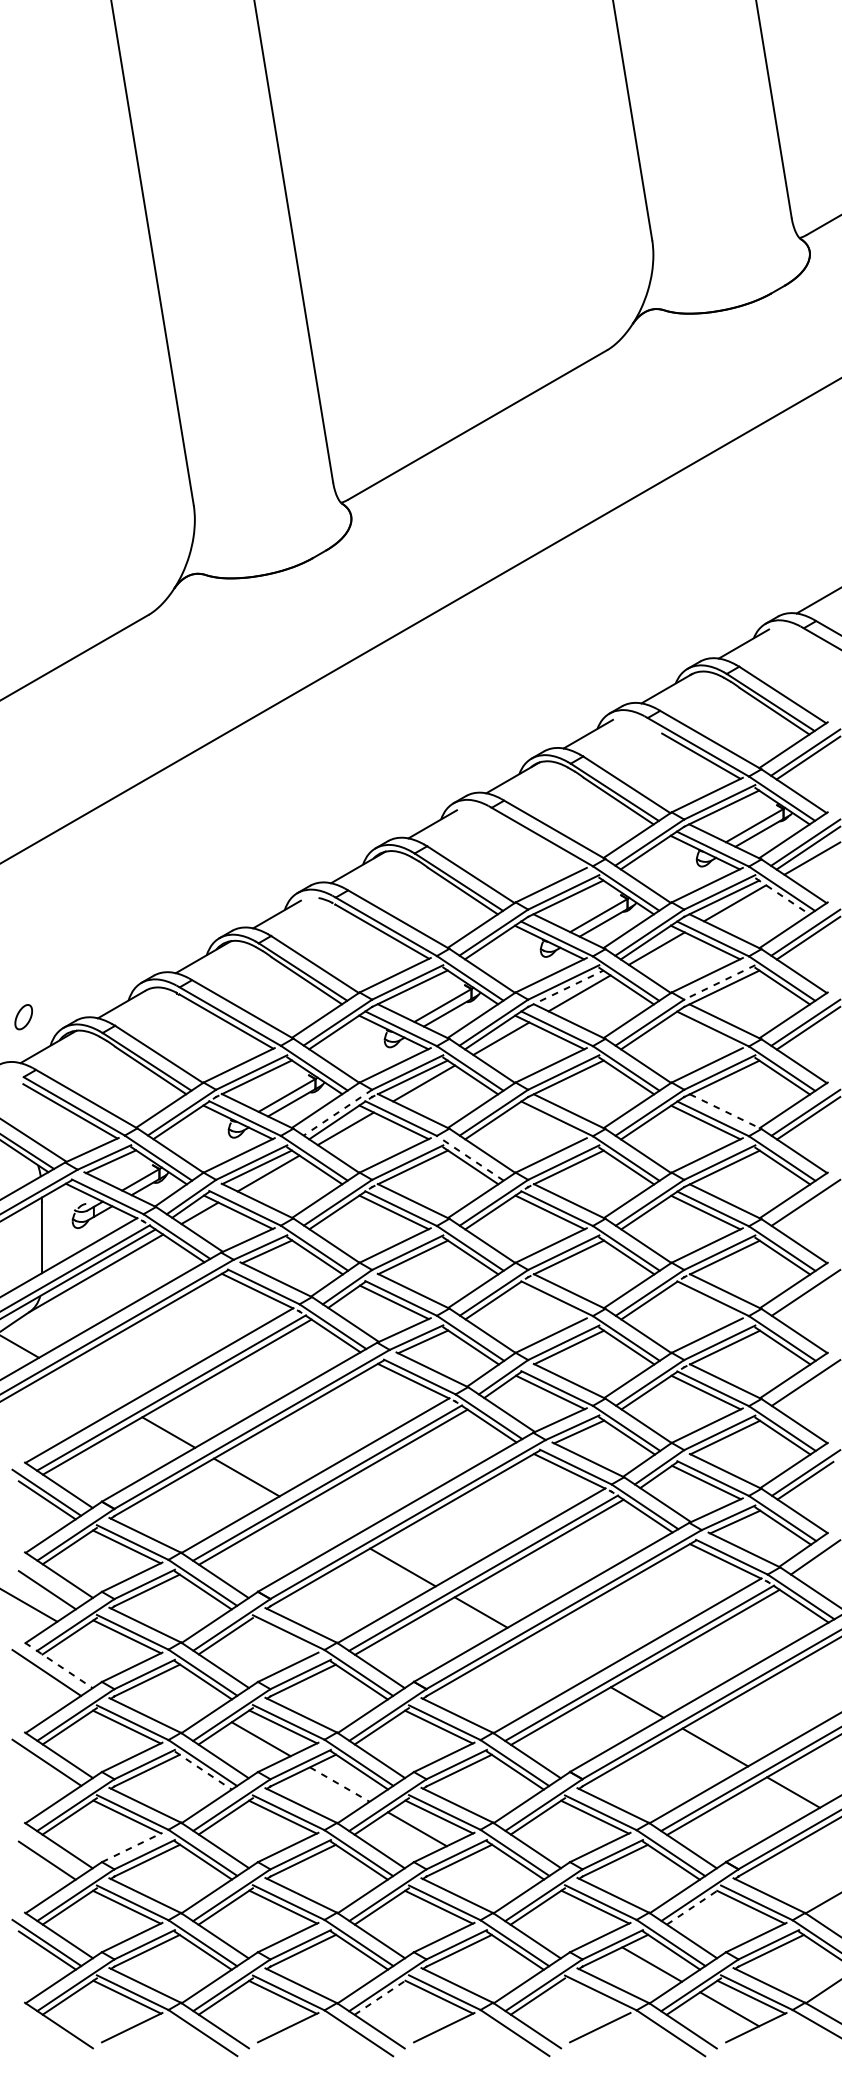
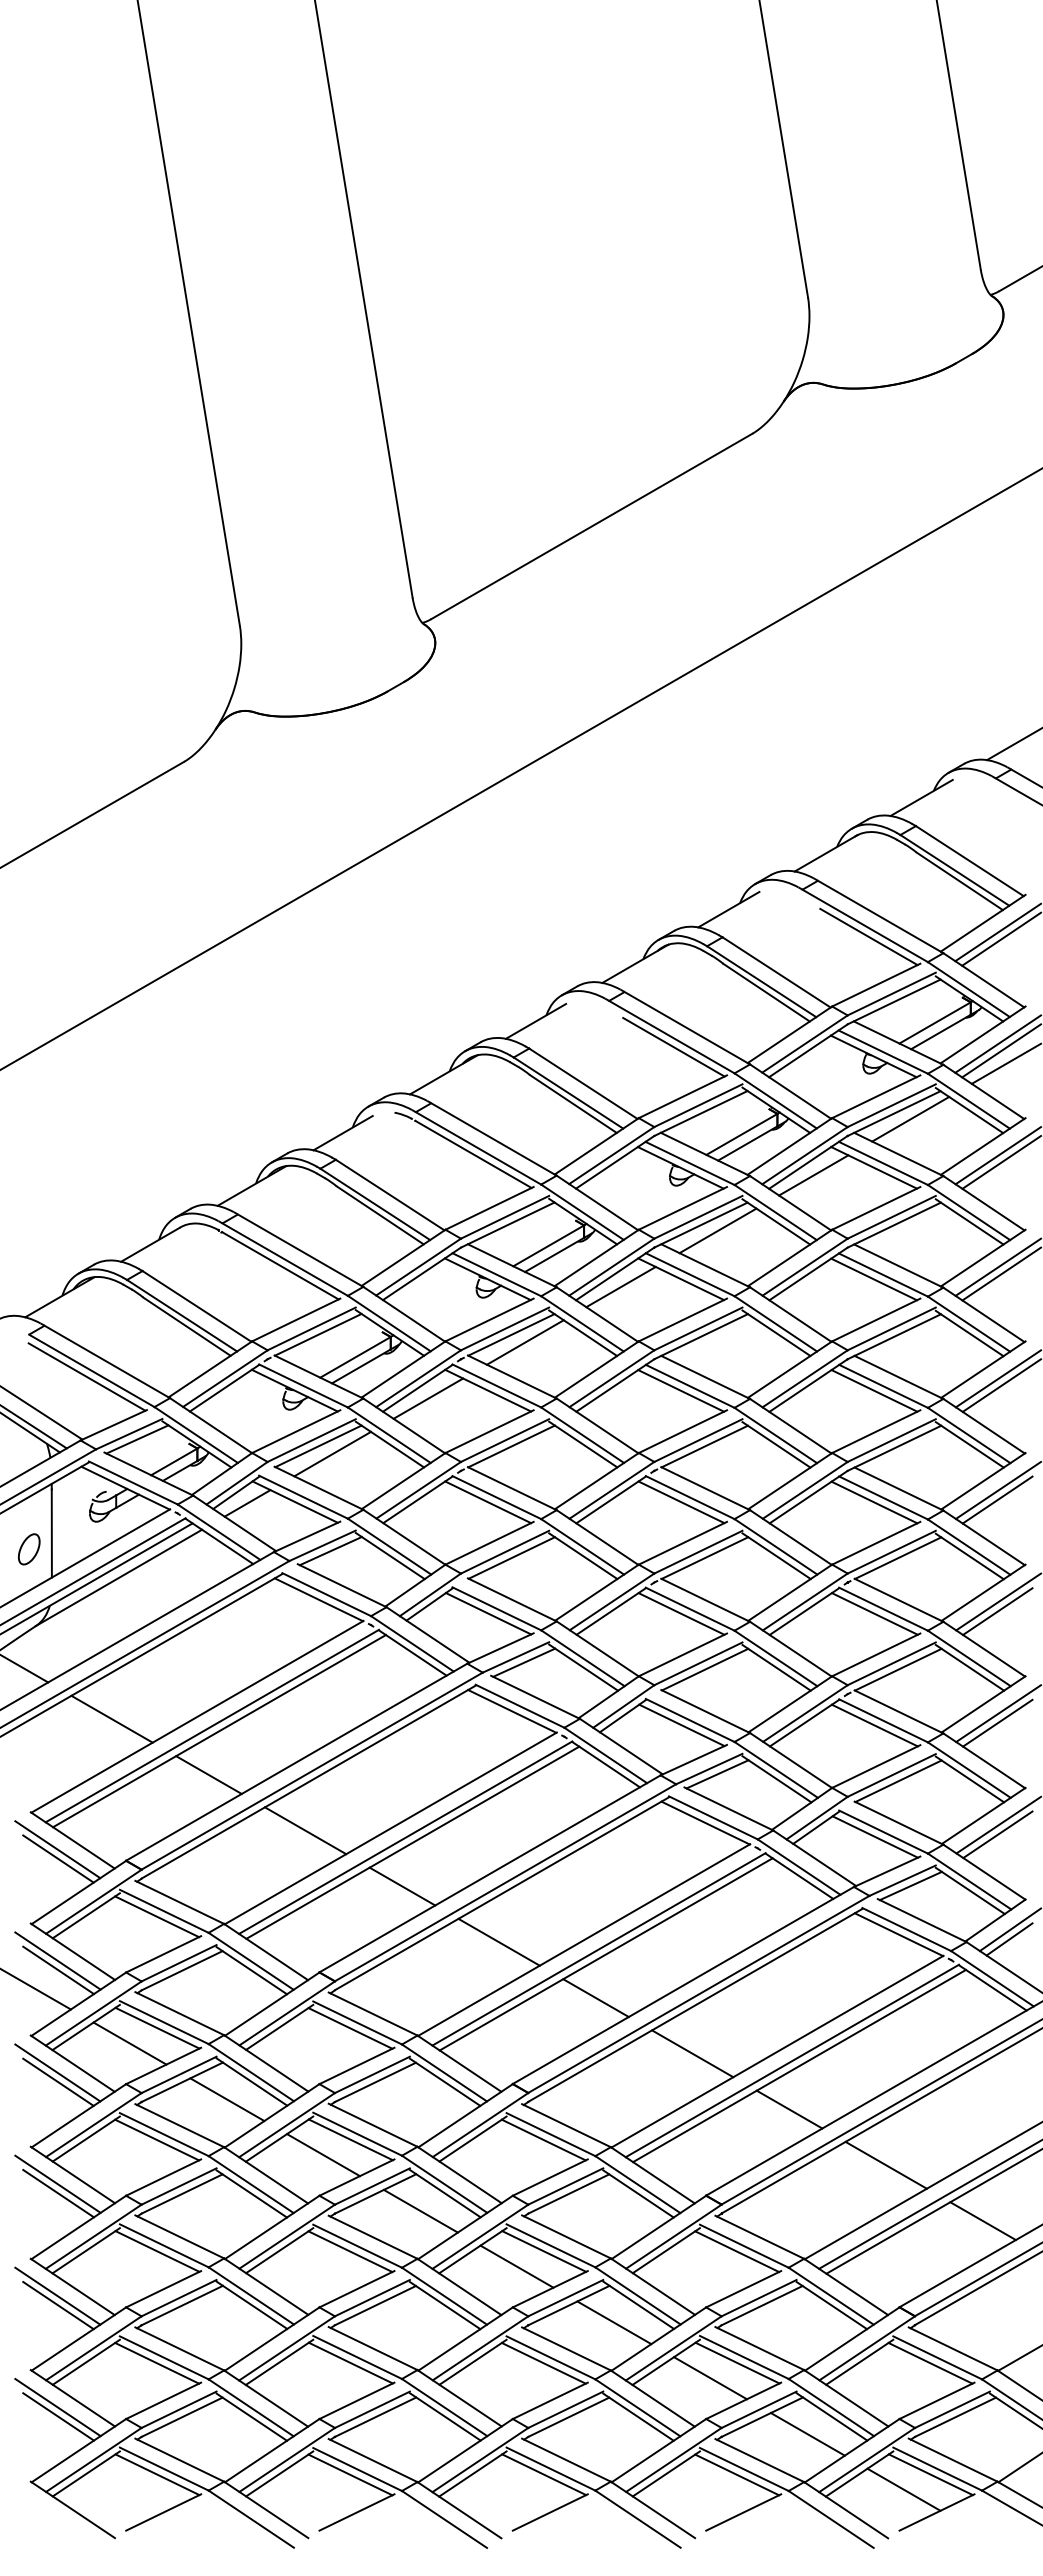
line: (543, 844) -> (673, 1046), added
line: (782, 896) -> (969, 1110), dashed -> solid
line: (719, 982) -> (891, 1217), dashed -> solid
line: (565, 989) -> (700, 1225), dashed -> solid
part: (23, 1017) -> (29, 1549), moved
line: (705, 1032) -> (873, 1279), added
line: (726, 1111) -> (899, 1377), dashed -> solid
line: (337, 1112) -> (418, 1378), dashed -> solid
line: (550, 1122) -> (681, 1390), added
line: (470, 1158) -> (582, 1435), dashed -> solid
line: (805, 1210) -> (997, 1499), added
line: (805, 1300) -> (997, 1611), added
line: (550, 1302) -> (681, 1613), added
line: (705, 1302) -> (874, 1613), added
line: (90, 1386) -> (111, 1718), added
line: (805, 1390) -> (997, 1722), added
line: (324, 1522) -> (402, 1886), added
line: (814, 1565) -> (1009, 1939), added
line: (46, 1582) -> (57, 1960), added
line: (283, 1637) -> (350, 2028), added
line: (104, 1649) -> (129, 2043), added
line: (558, 1657) -> (692, 2053), added
line: (58, 1665) -> (72, 2063), dashed -> solid
line: (47, 1679) -> (58, 2081), added
line: (183, 1694) -> (227, 2099), added
line: (47, 1770) -> (58, 2193), added
line: (203, 1771) -> (252, 2194), dashed -> solid
line: (339, 1784) -> (420, 2211), dashed -> solid
line: (132, 1847) -> (163, 2289), dashed -> solid
line: (46, 1852) -> (57, 2295), added
line: (496, 1874) -> (614, 2322), added
line: (694, 1906) -> (860, 2362), dashed -> solid
line: (573, 1919) -> (710, 2378), added
line: (381, 1997) -> (472, 2474), dashed -> solid
line: (595, 1997) -> (737, 2474), added

